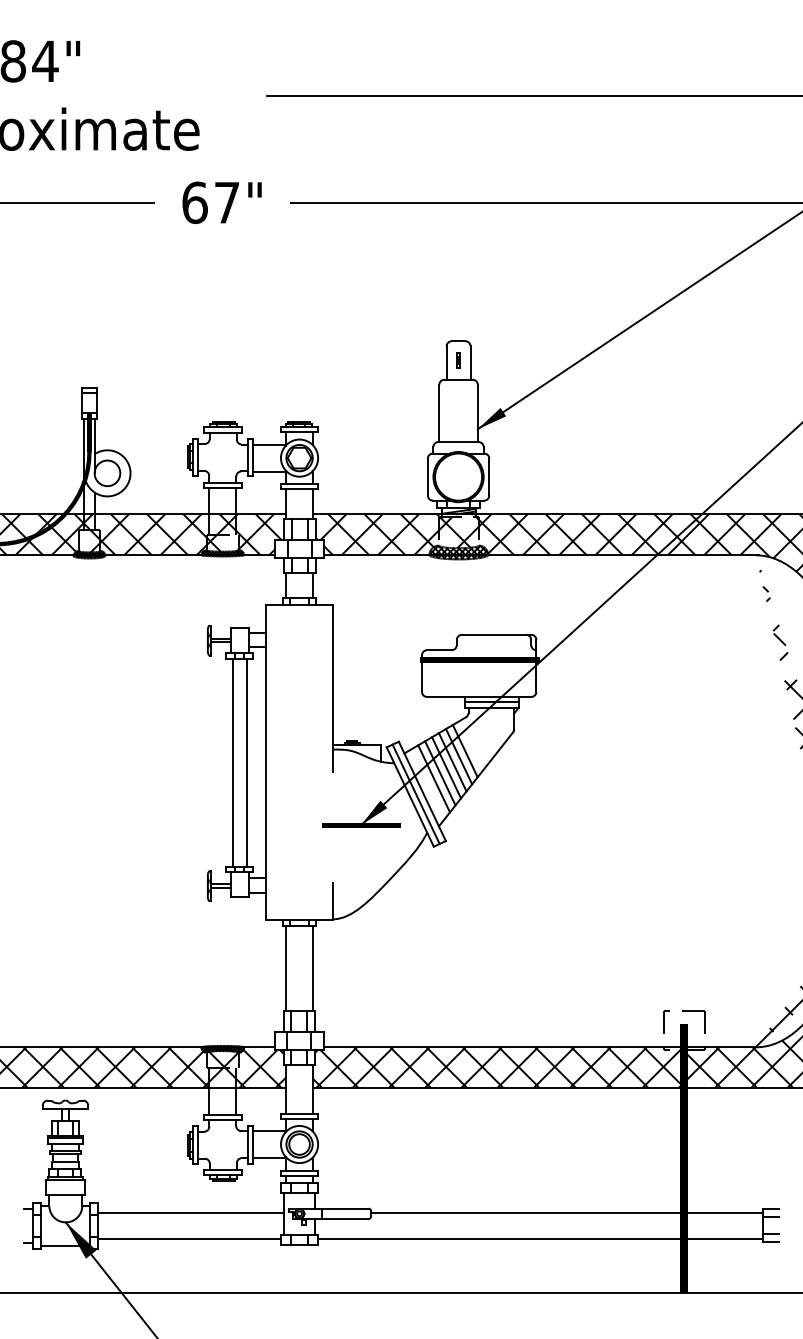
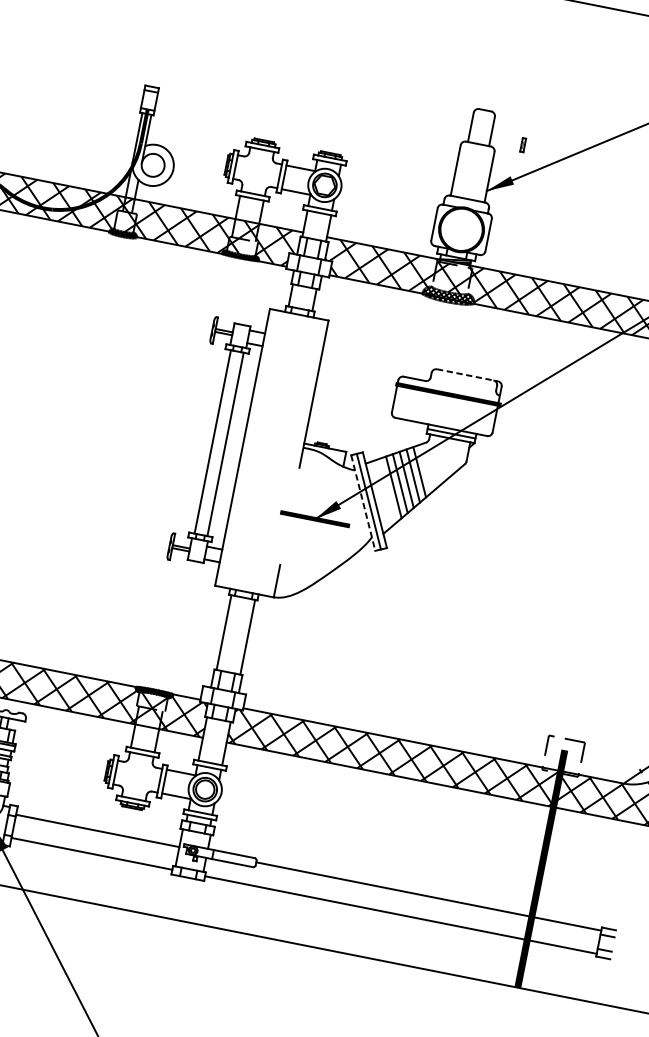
part: (458, 360) -> (523, 145), moved
line: (496, 634) -> (467, 375), solid -> dashed
line: (433, 778) -> (386, 490), removed
line: (410, 797) -> (363, 503), solid -> dashed

